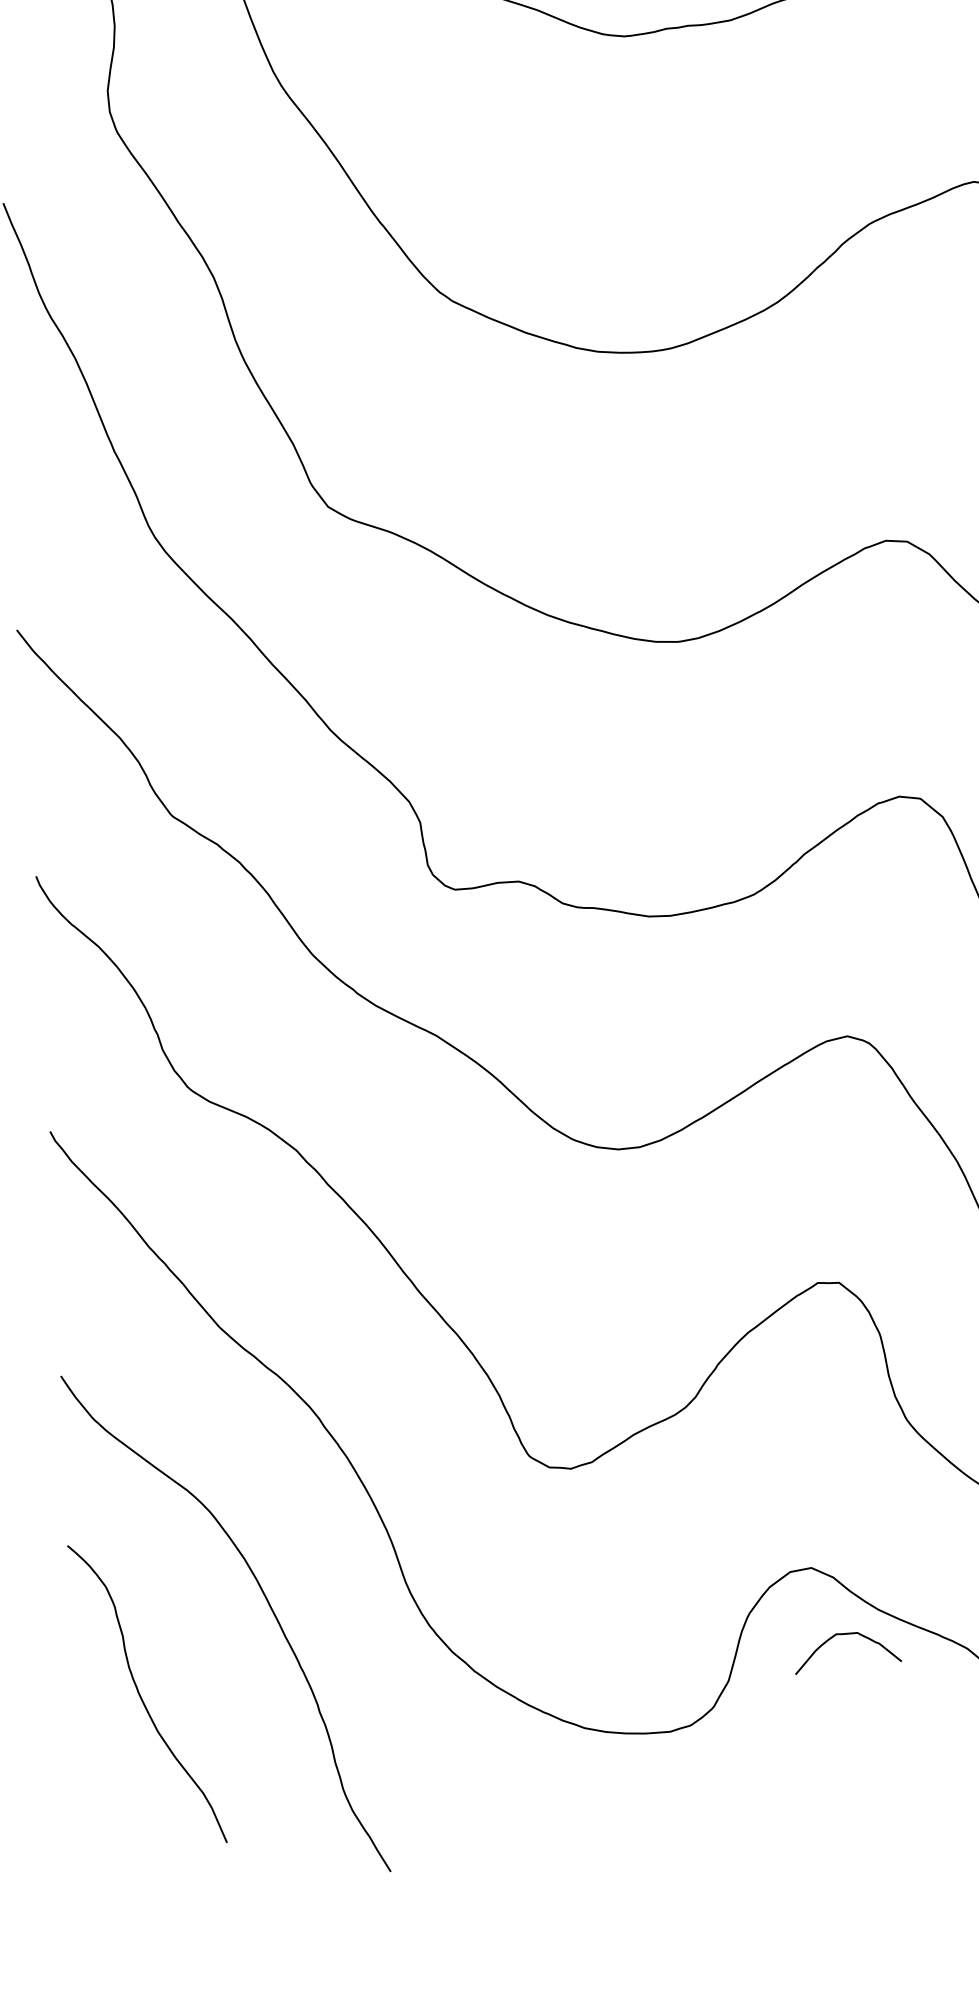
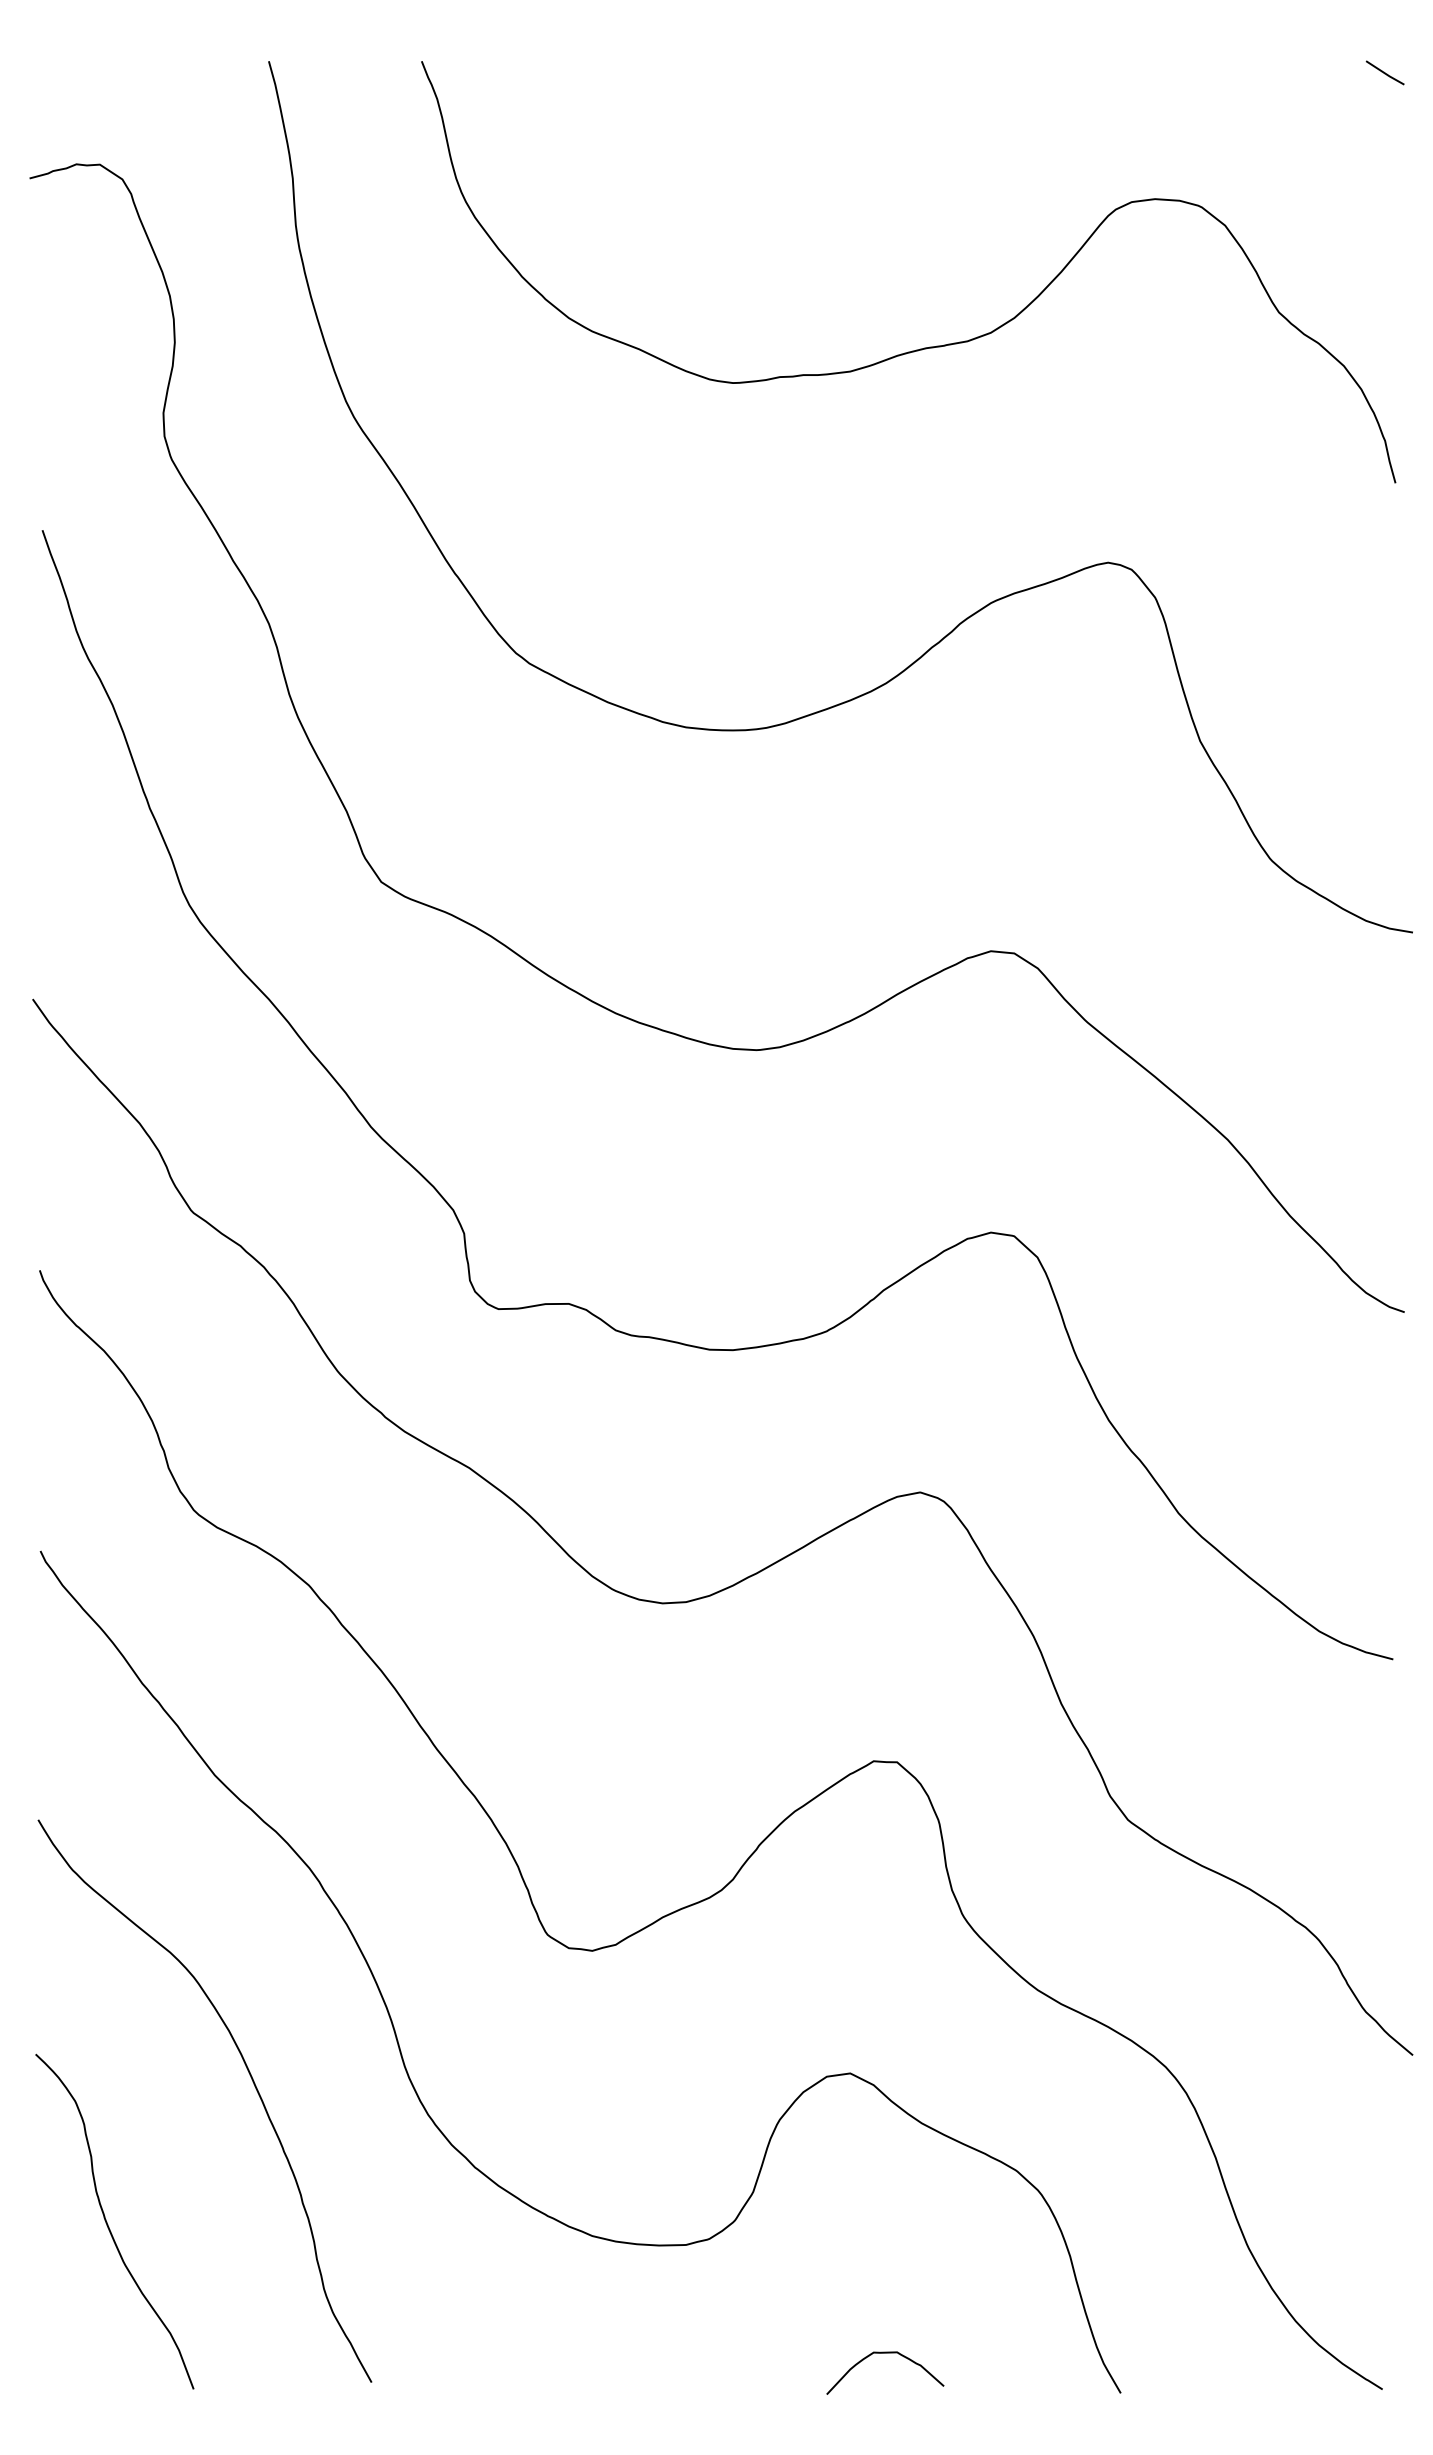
curve: (847, 1634) -> (885, 2353), moved
curve: (141, 1697) -> (108, 2224), moved

